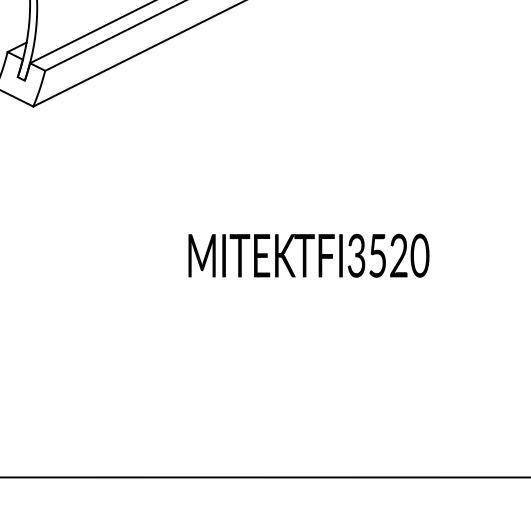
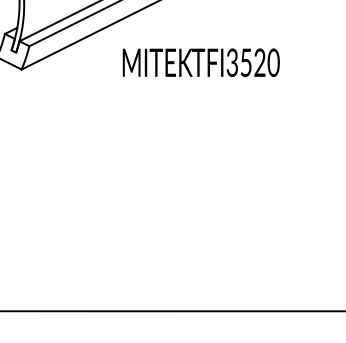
text: (307, 255) -> (200, 62), moved

